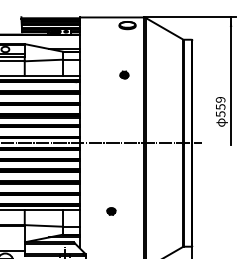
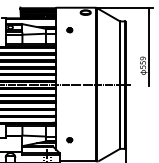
part: (123, 75) -> (69, 30), moved
part: (110, 212) -> (69, 140), moved

